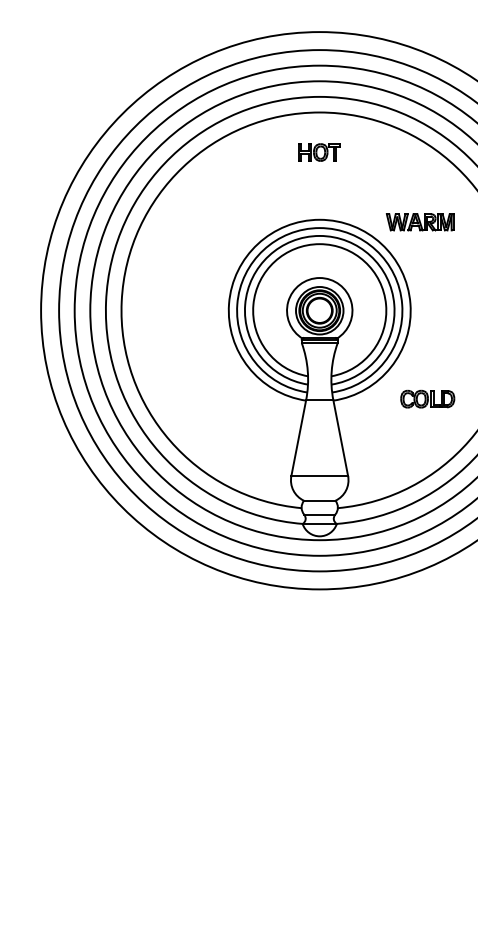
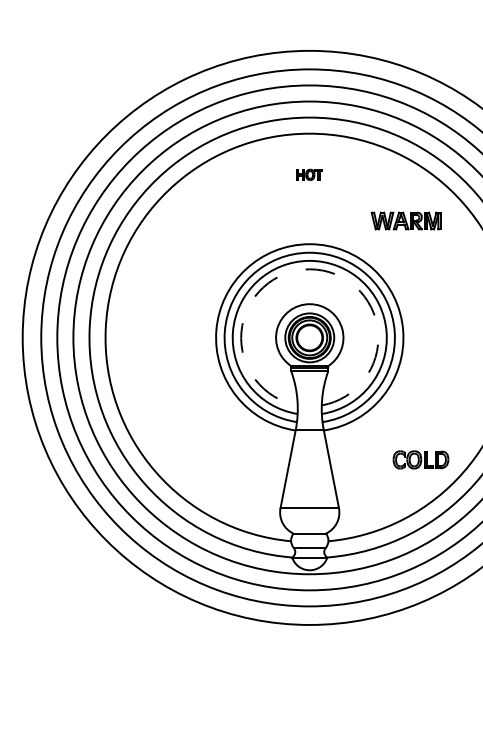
part: (319, 152) -> (309, 174), size x0.6
part: (419, 222) -> (405, 221), moved
arc: (319, 244) -> (309, 269), solid -> dashed
part: (427, 398) -> (420, 459), moved

